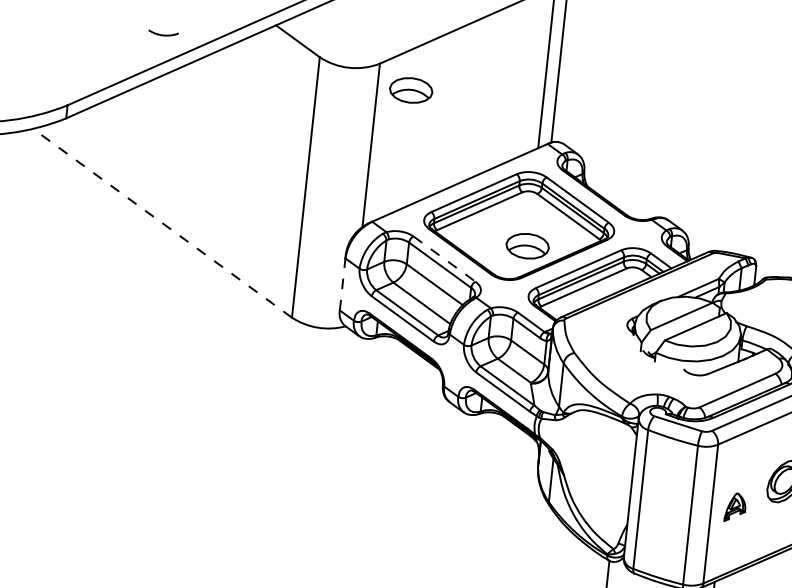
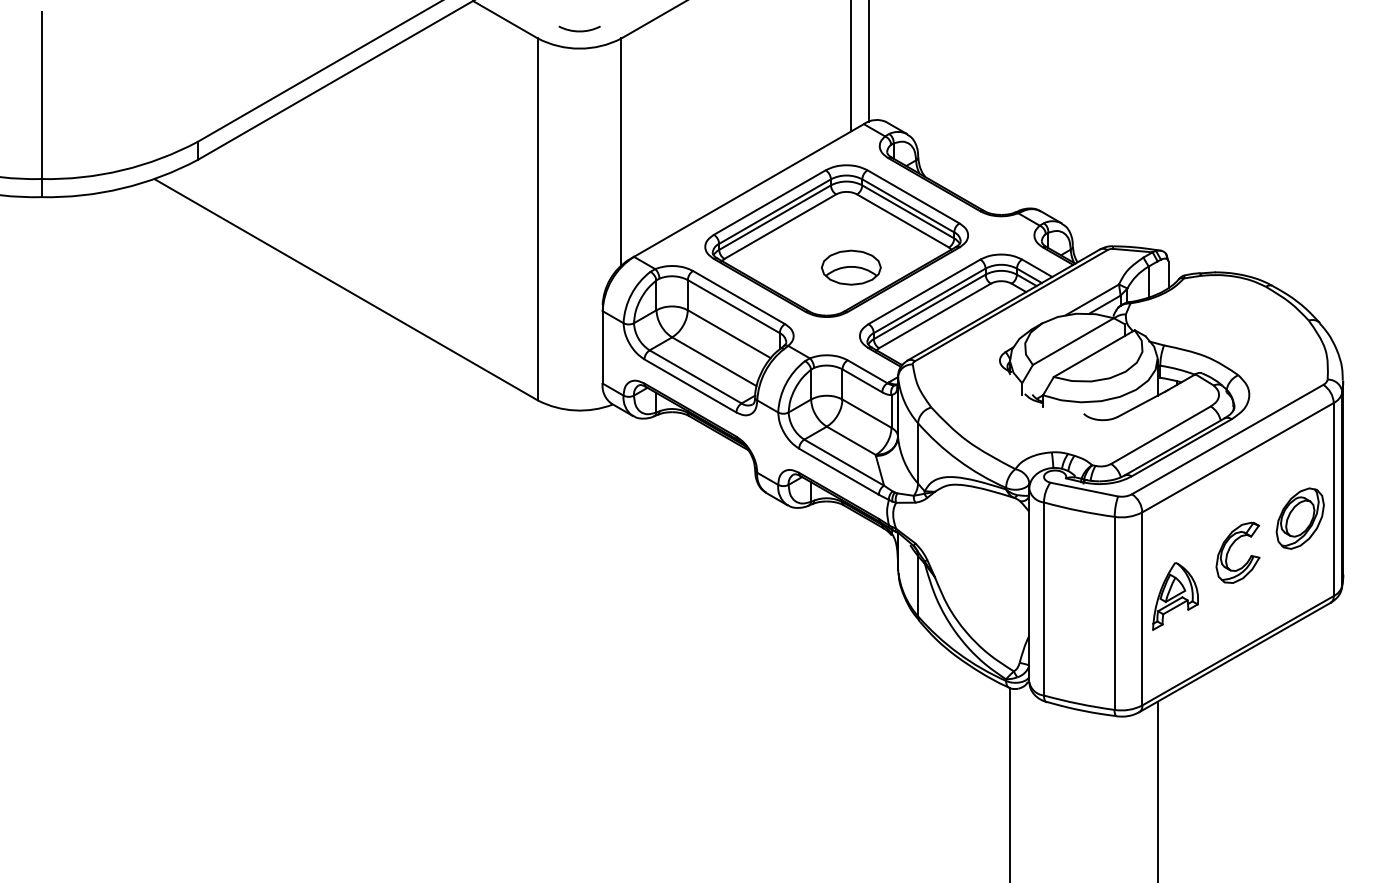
arc: (163, 34) -> (579, 30), moved
part: (411, 90) -> (668, 70), removed
line: (162, 223) -> (345, 289), dashed -> solid
line: (444, 259) -> (739, 297), dashed -> solid
line: (342, 283) -> (602, 346), dashed -> solid
part: (735, 507) -> (1175, 596), size x1.67

